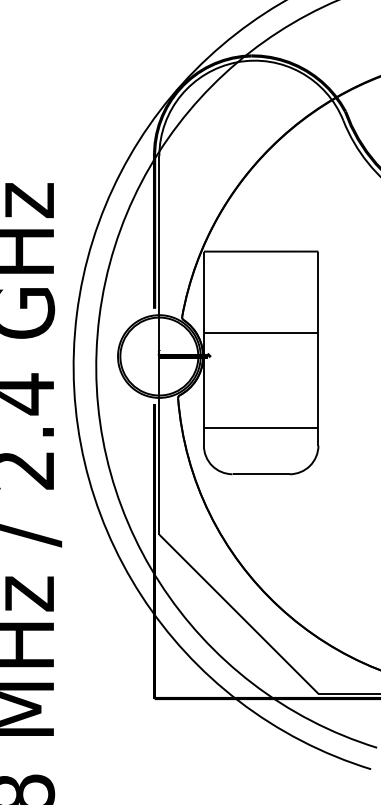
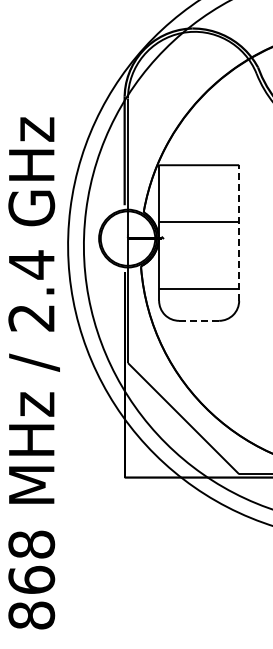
line: (318, 349) -> (239, 233), solid -> dashed
line: (261, 473) -> (199, 320), solid -> dashed

